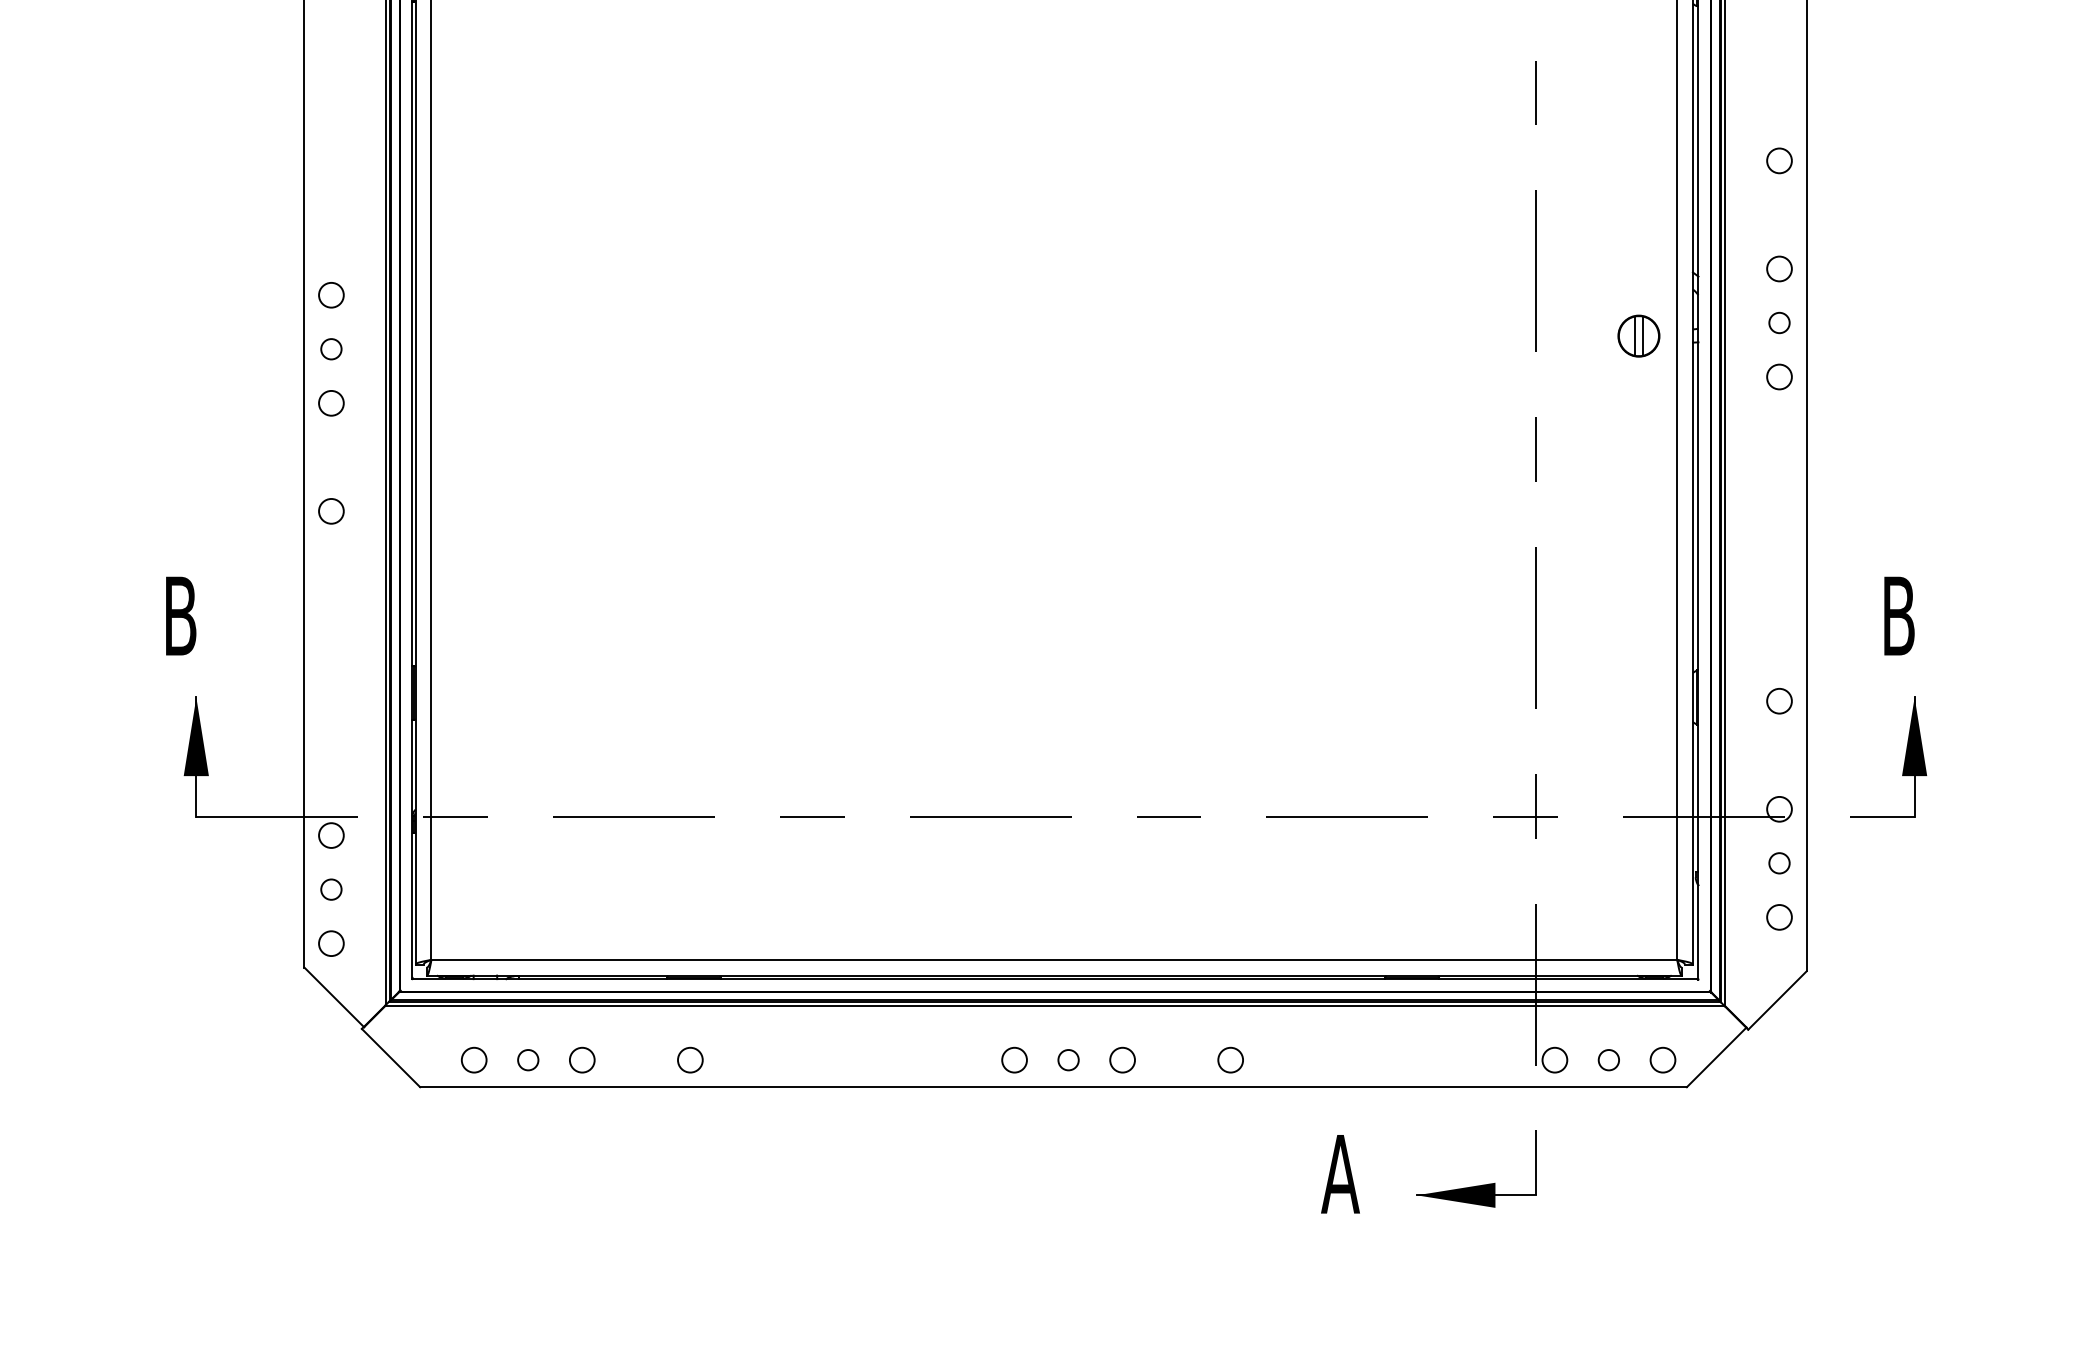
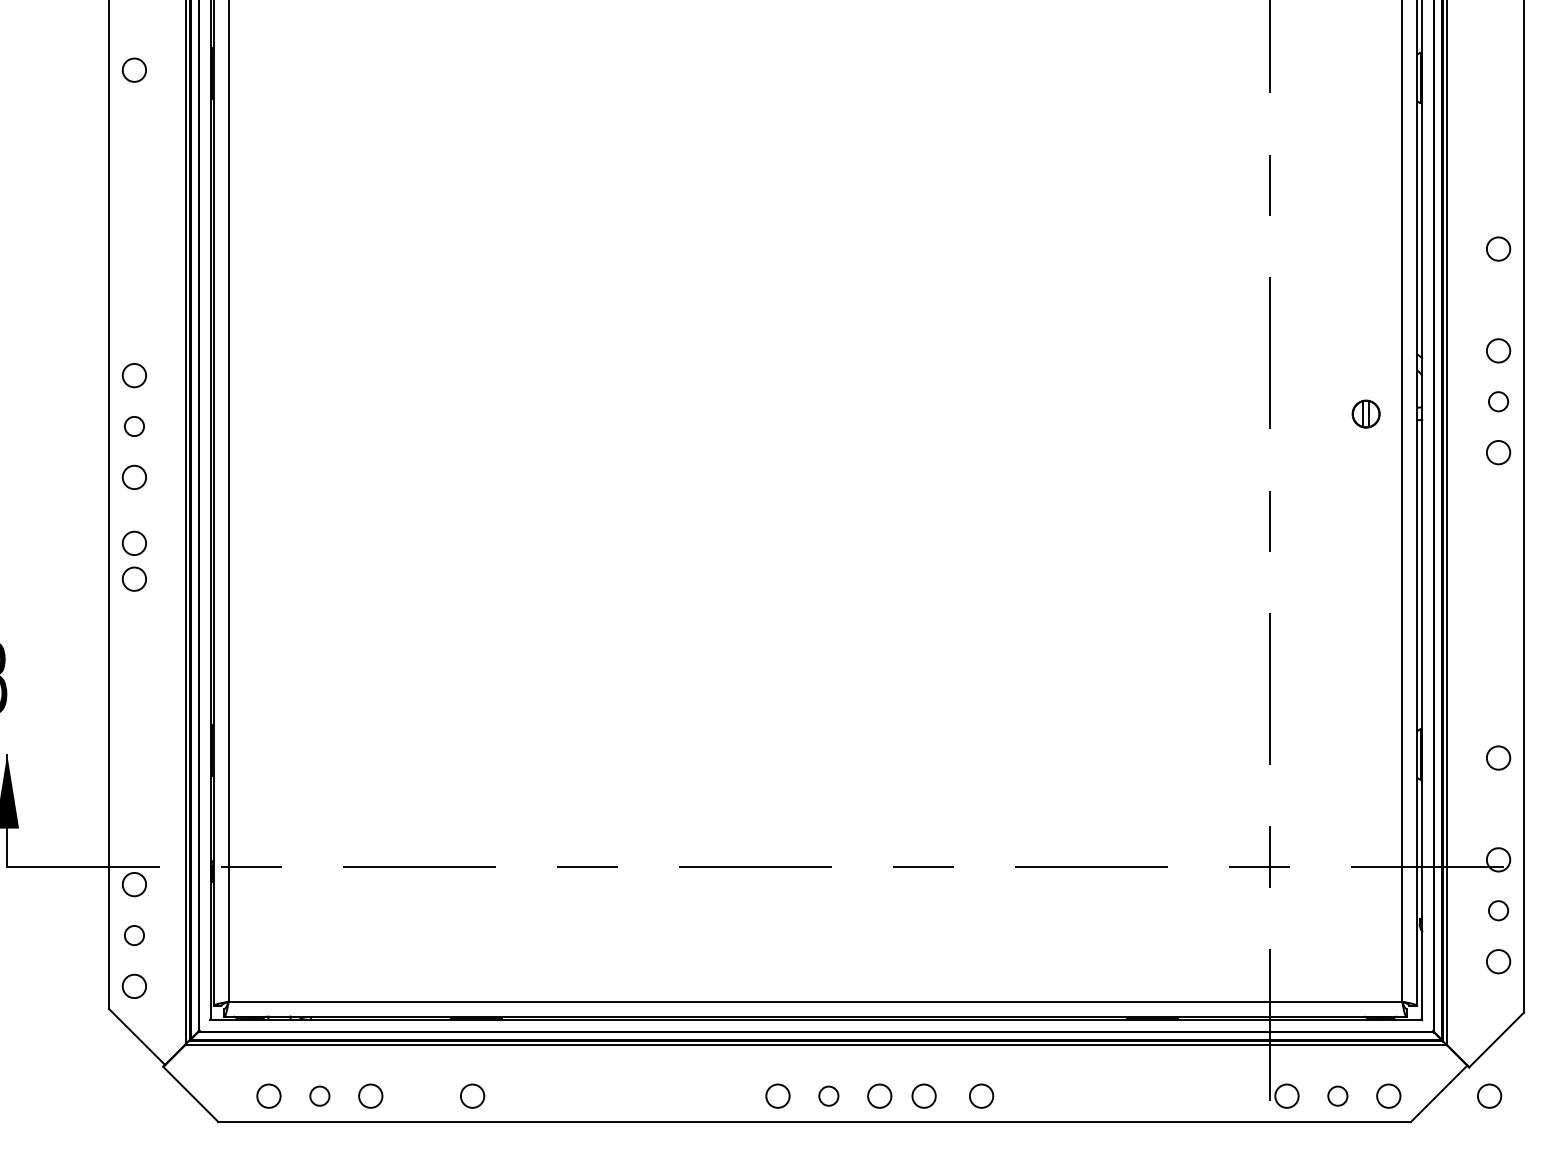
part: (1638, 335) -> (1365, 413), size x0.7
circle: (331, 473) -> (134, 543), added
circle: (1169, 1059) -> (923, 1095), added
circle: (1769, 1059) -> (1489, 1095), added

